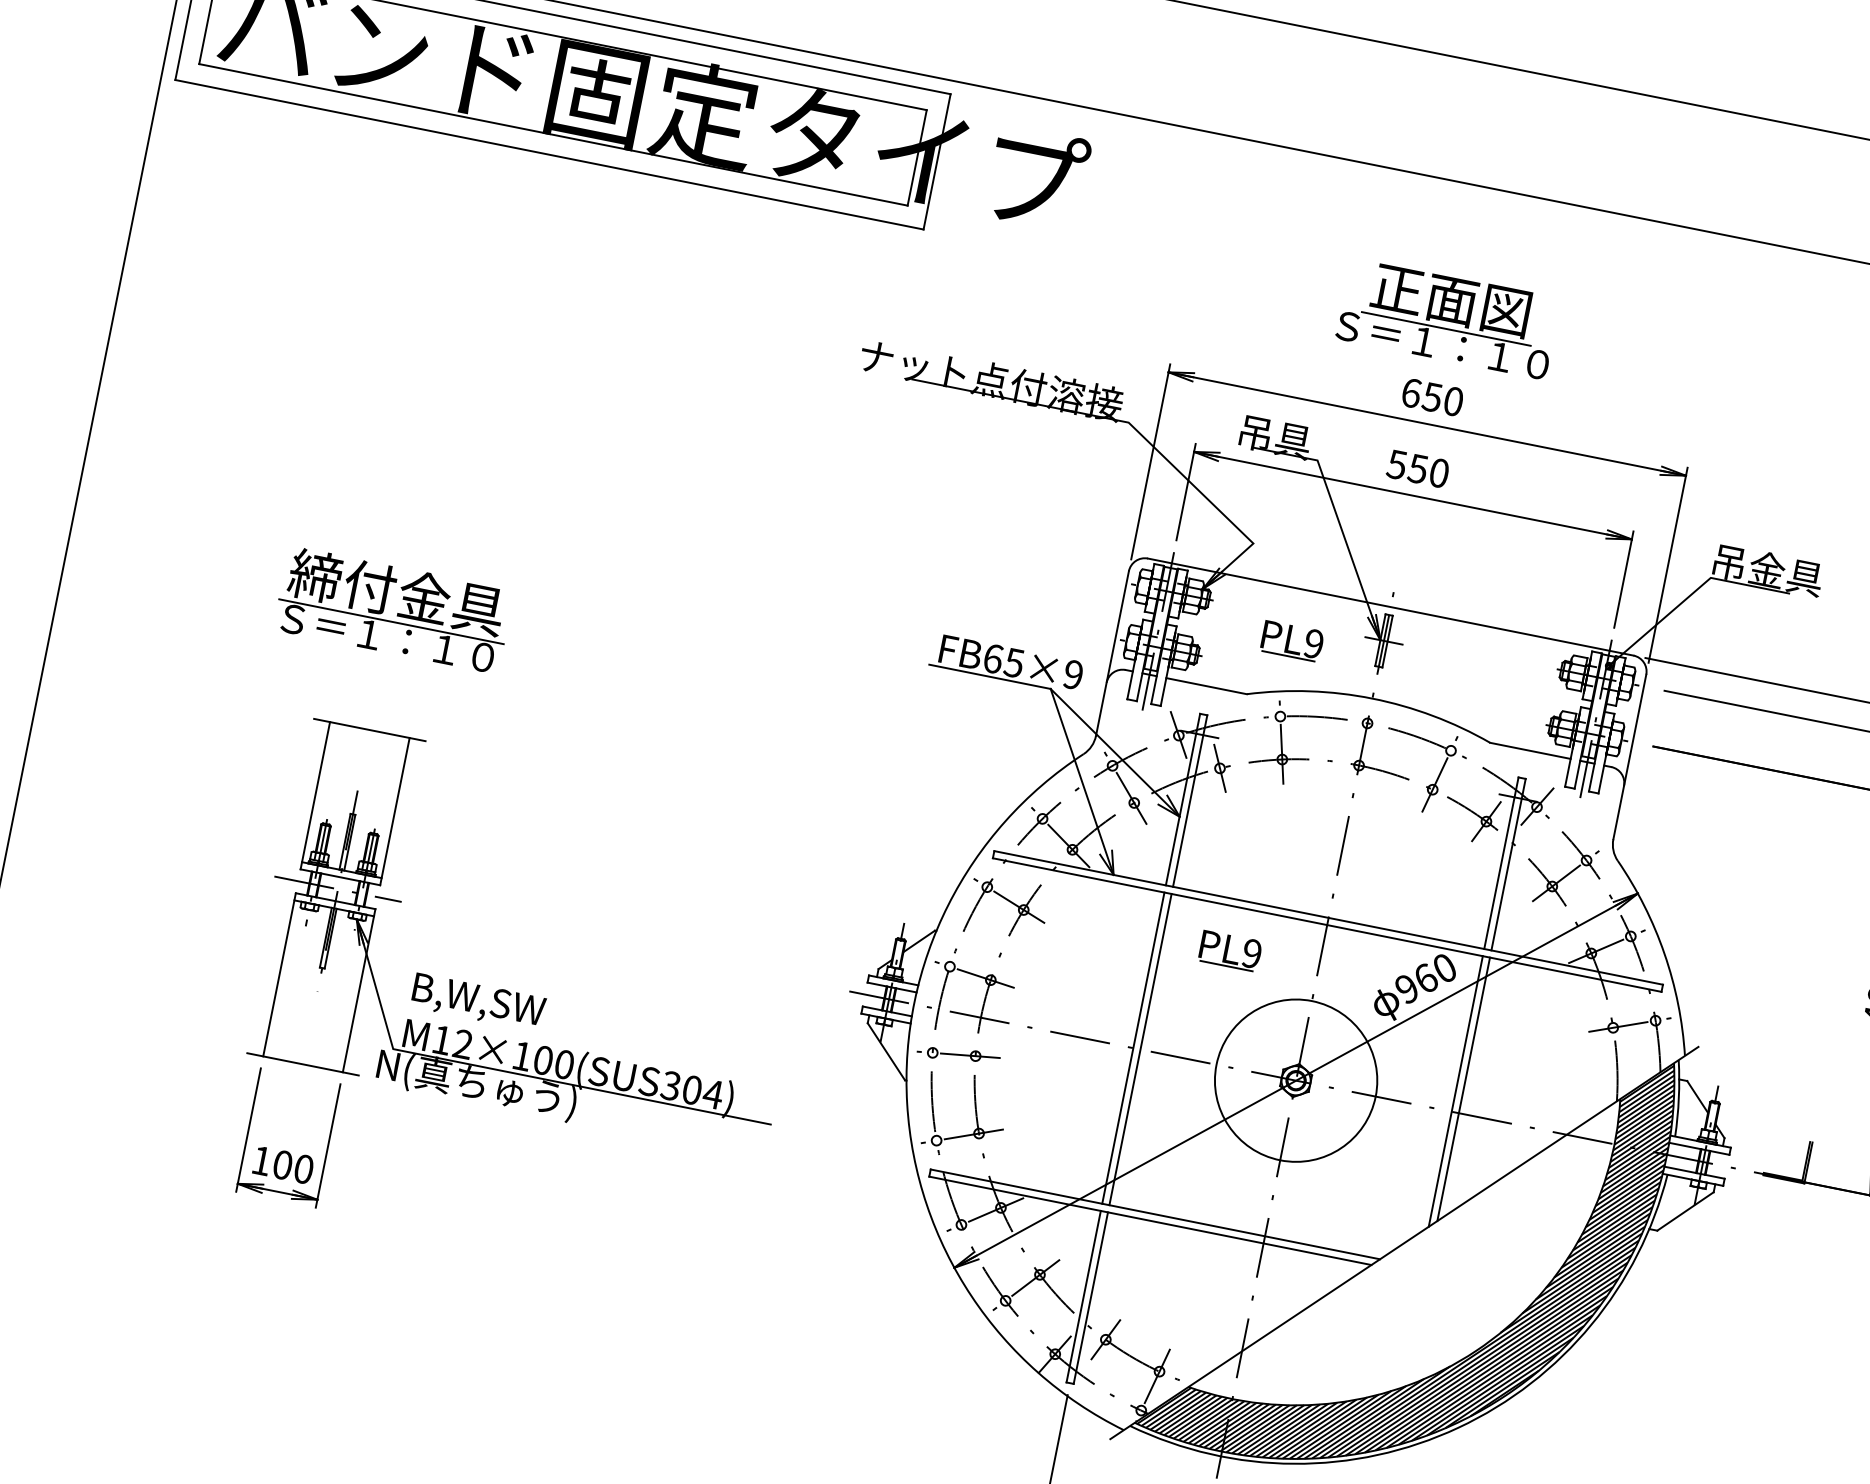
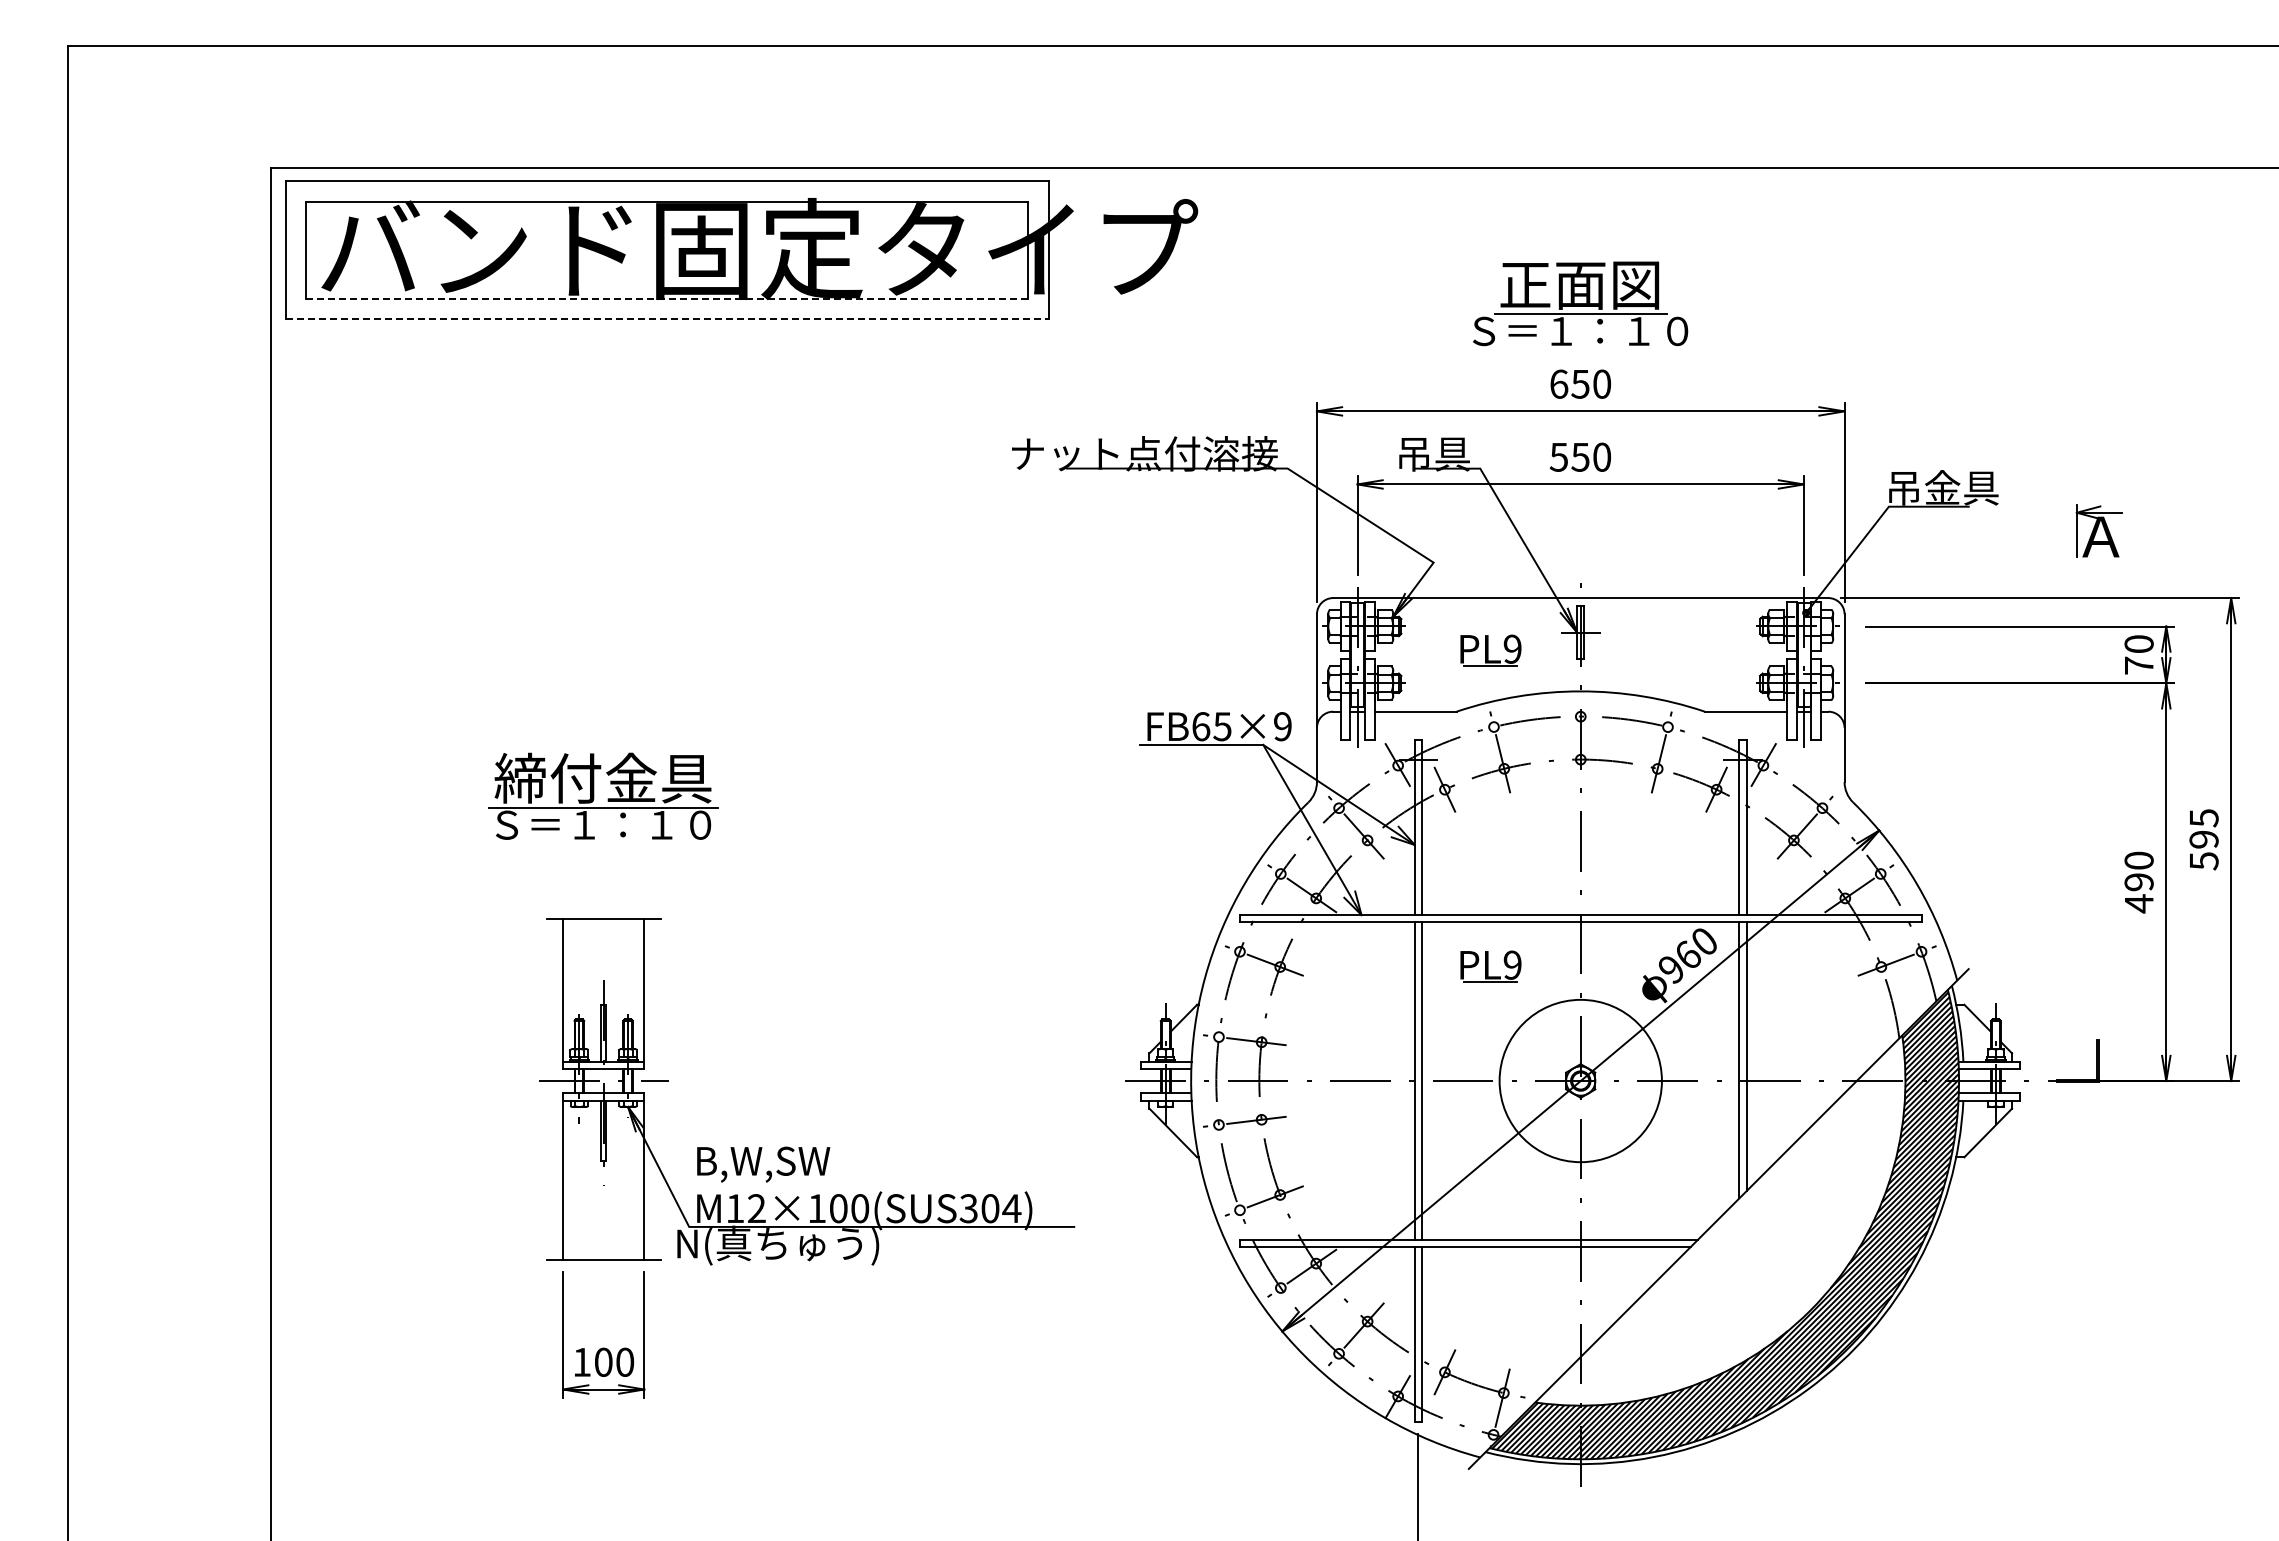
line: (553, 135) -> (667, 299), solid -> dashed
line: (549, 154) -> (667, 319), solid -> dashed

